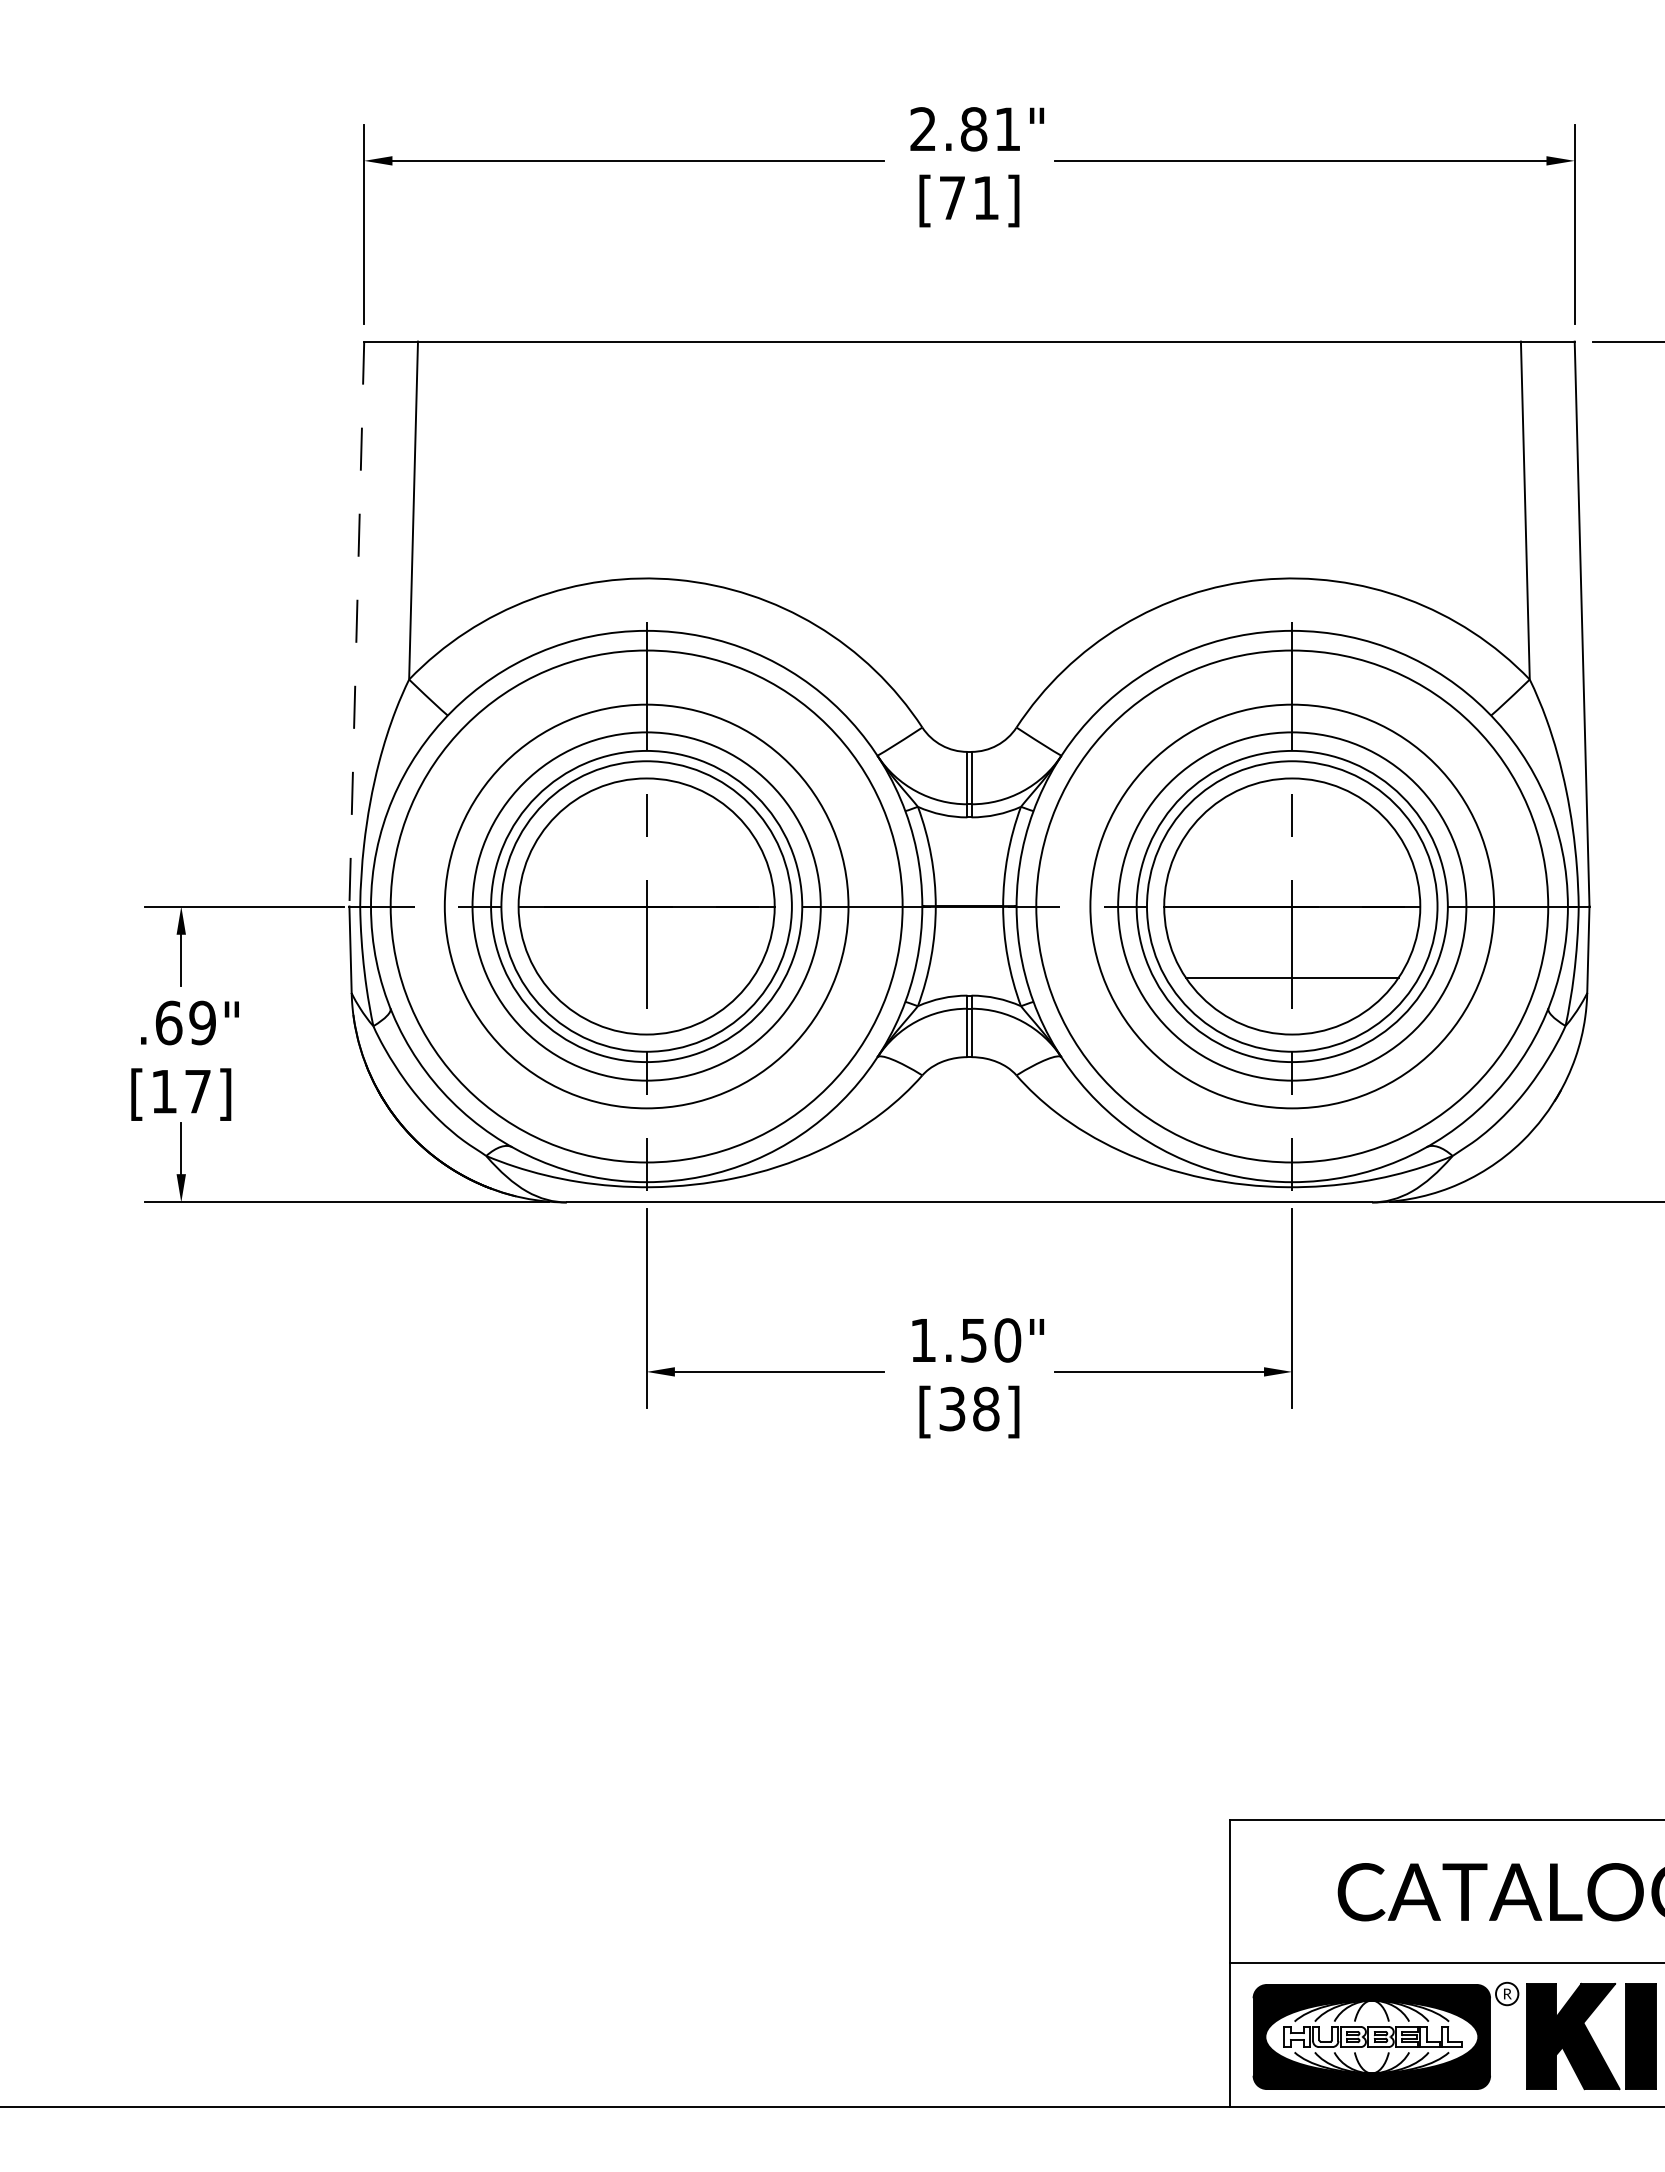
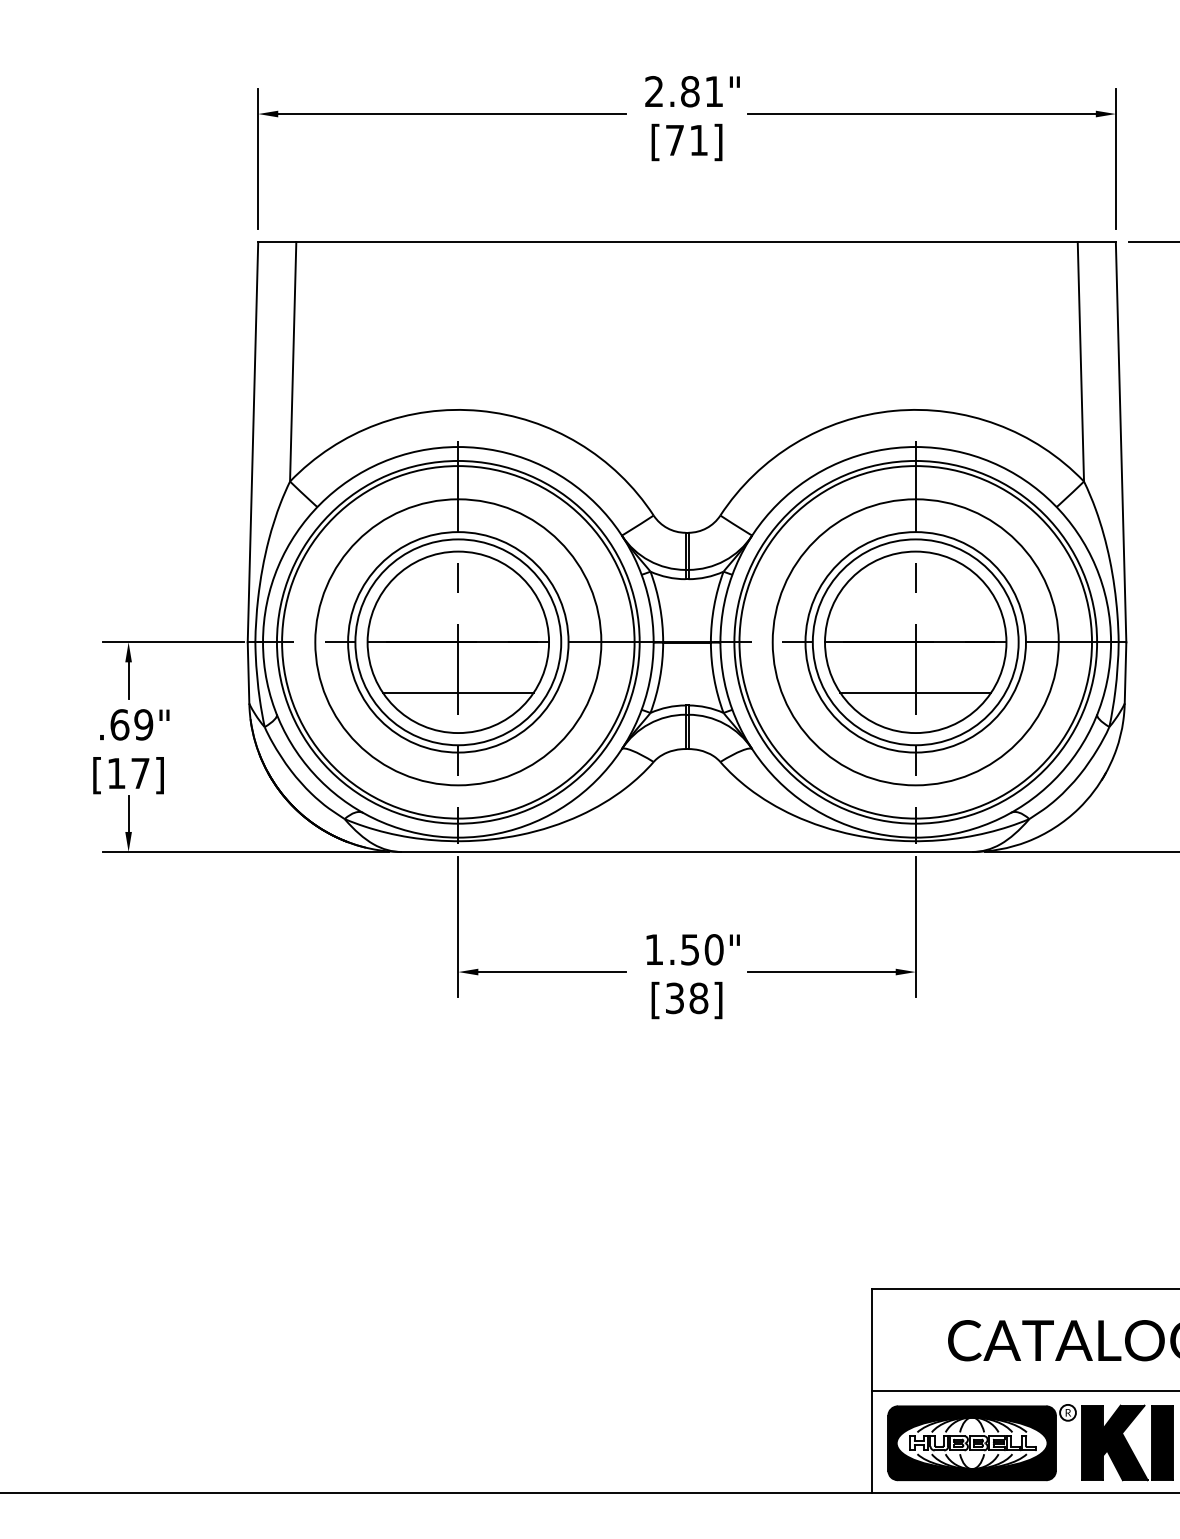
line: (356, 624) -> (252, 442), dashed -> solid
circle: (646, 906) -> (458, 642), size x1.43
circle: (1292, 906) -> (915, 642), size x1.43
line: (646, 977) -> (458, 692), added

